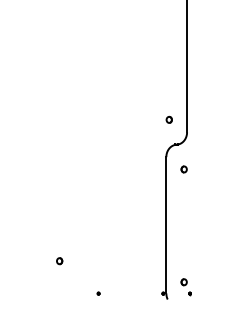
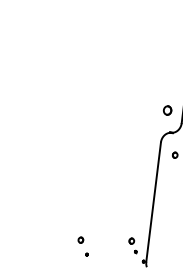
part: (168, 119) -> (166, 109), size x1.6
part: (59, 261) -> (80, 240), moved
part: (185, 287) -> (132, 245), moved

